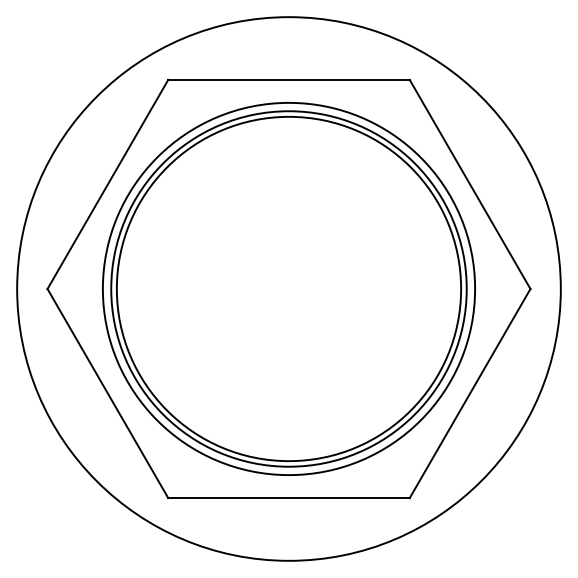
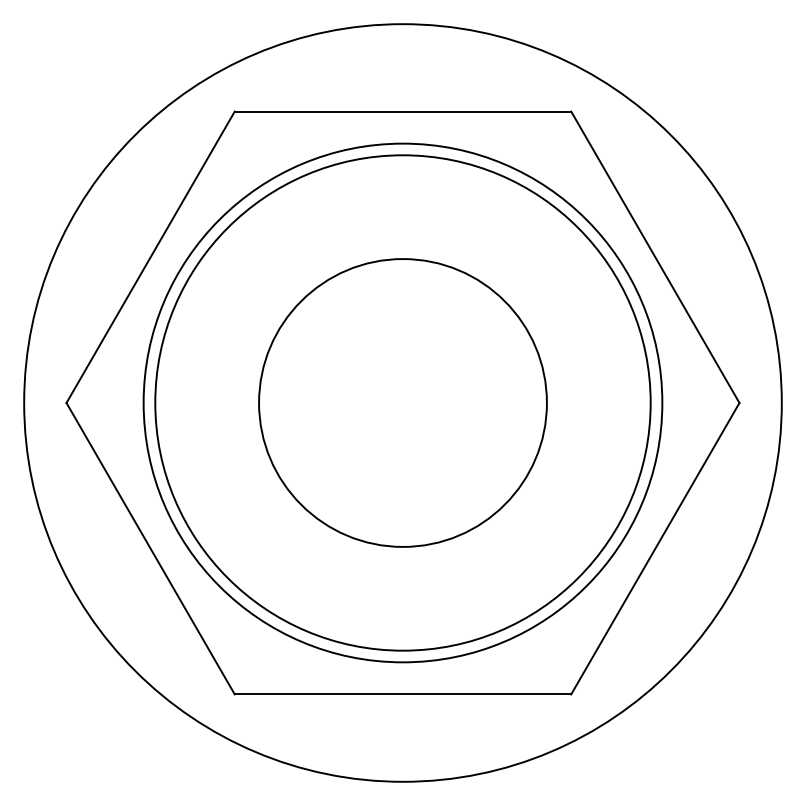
circle: (288, 288) -> (402, 402), size x0.6

